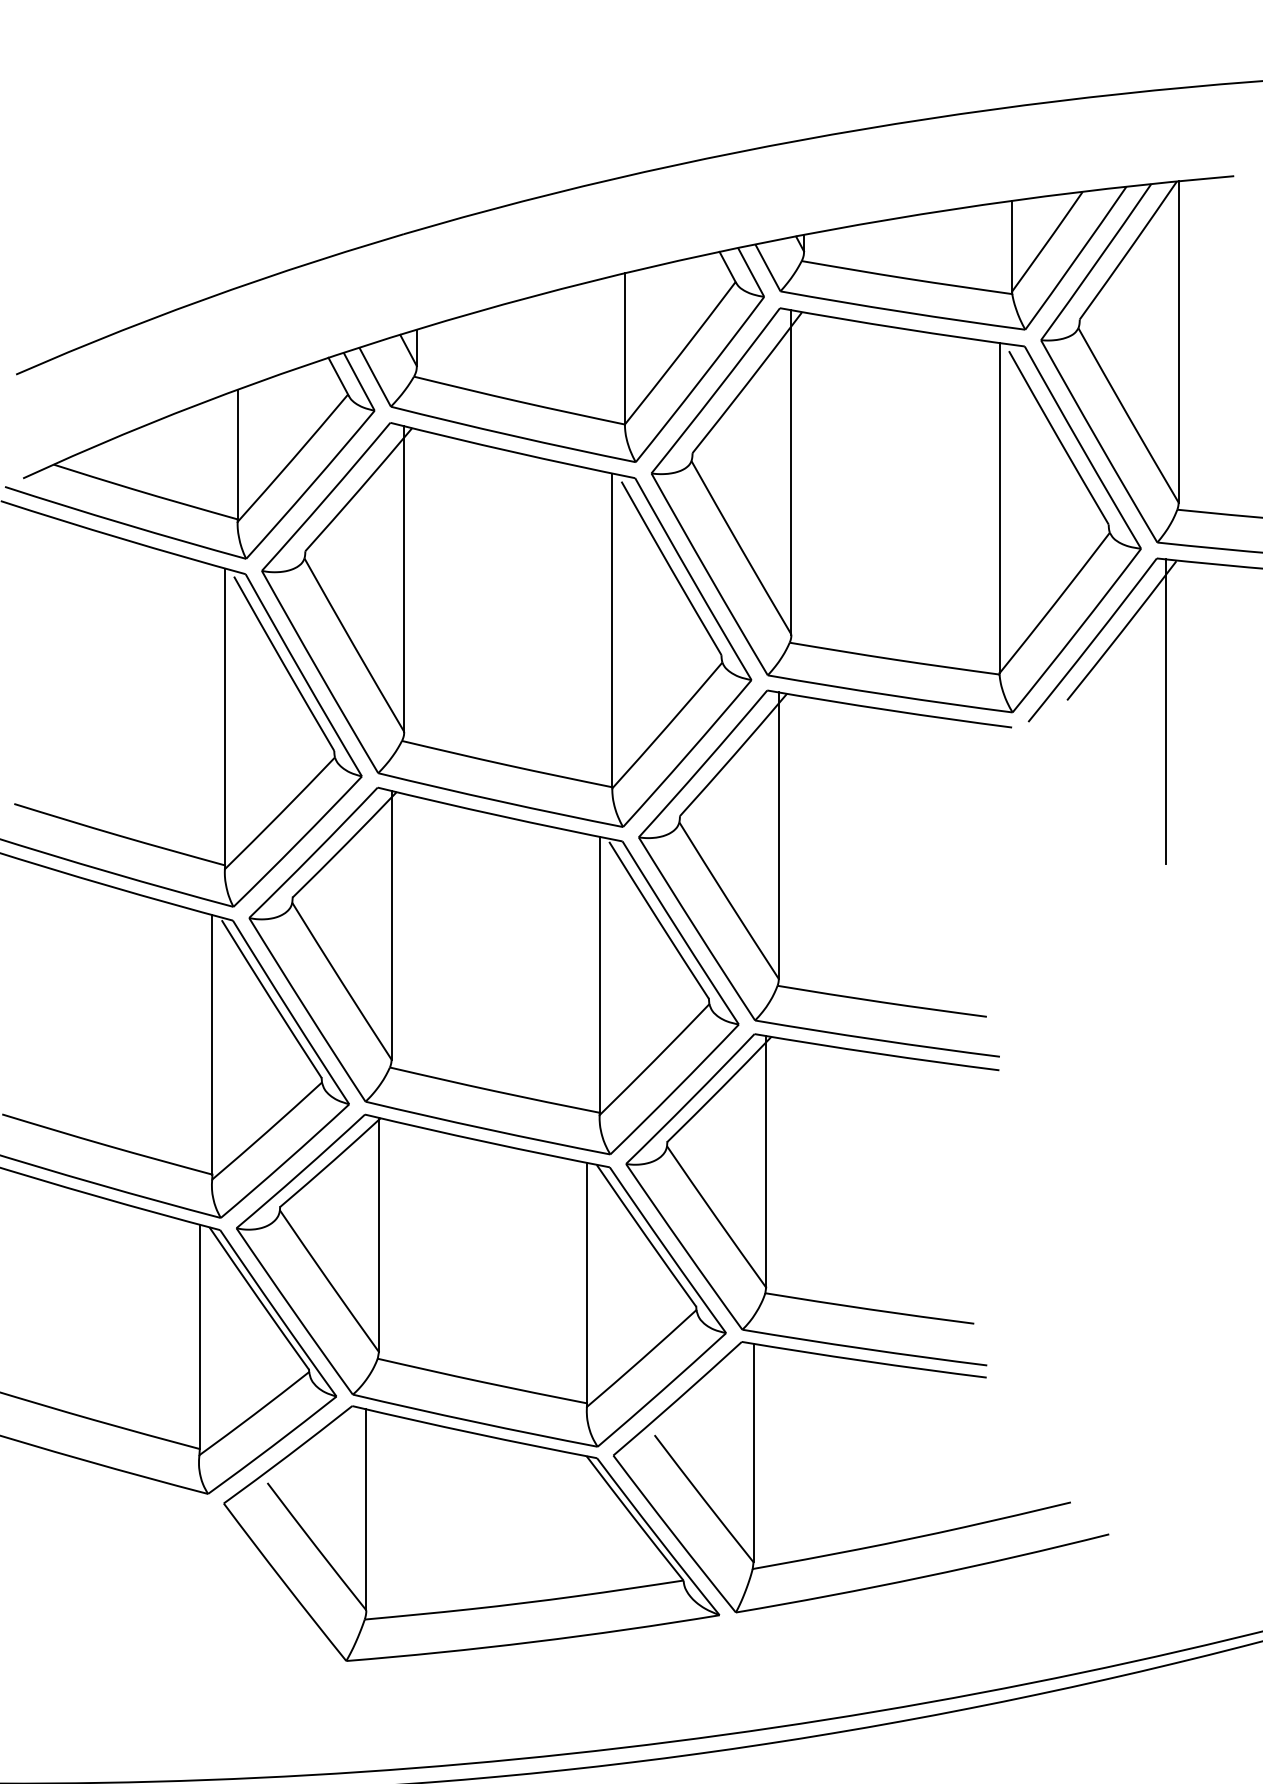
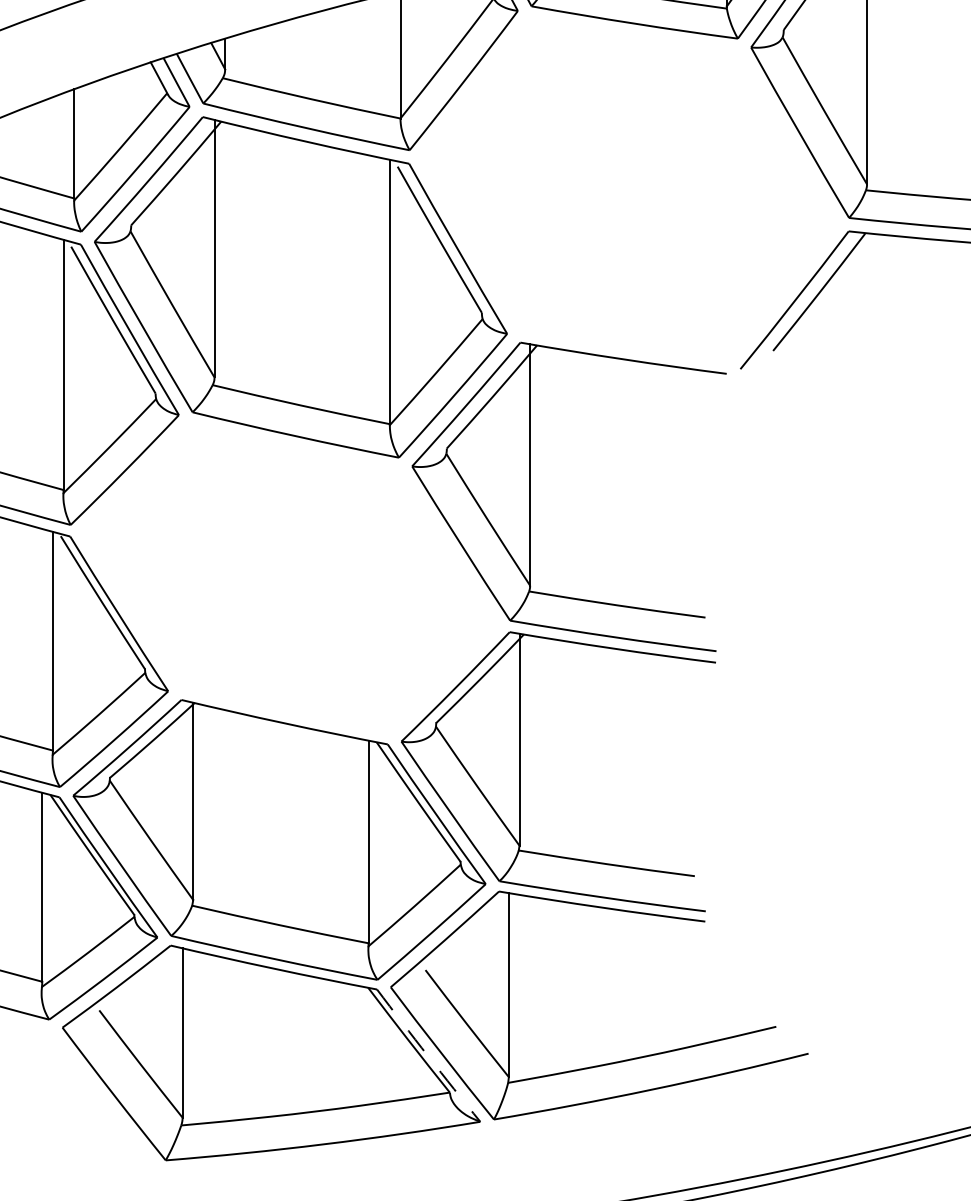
part: (896, 510) -> (629, 190), removed
line: (1166, 711) -> (856, 360), removed
part: (493, 970) -> (289, 578), removed
arc: (657, 1537) -> (427, 1056), solid -> dashed

